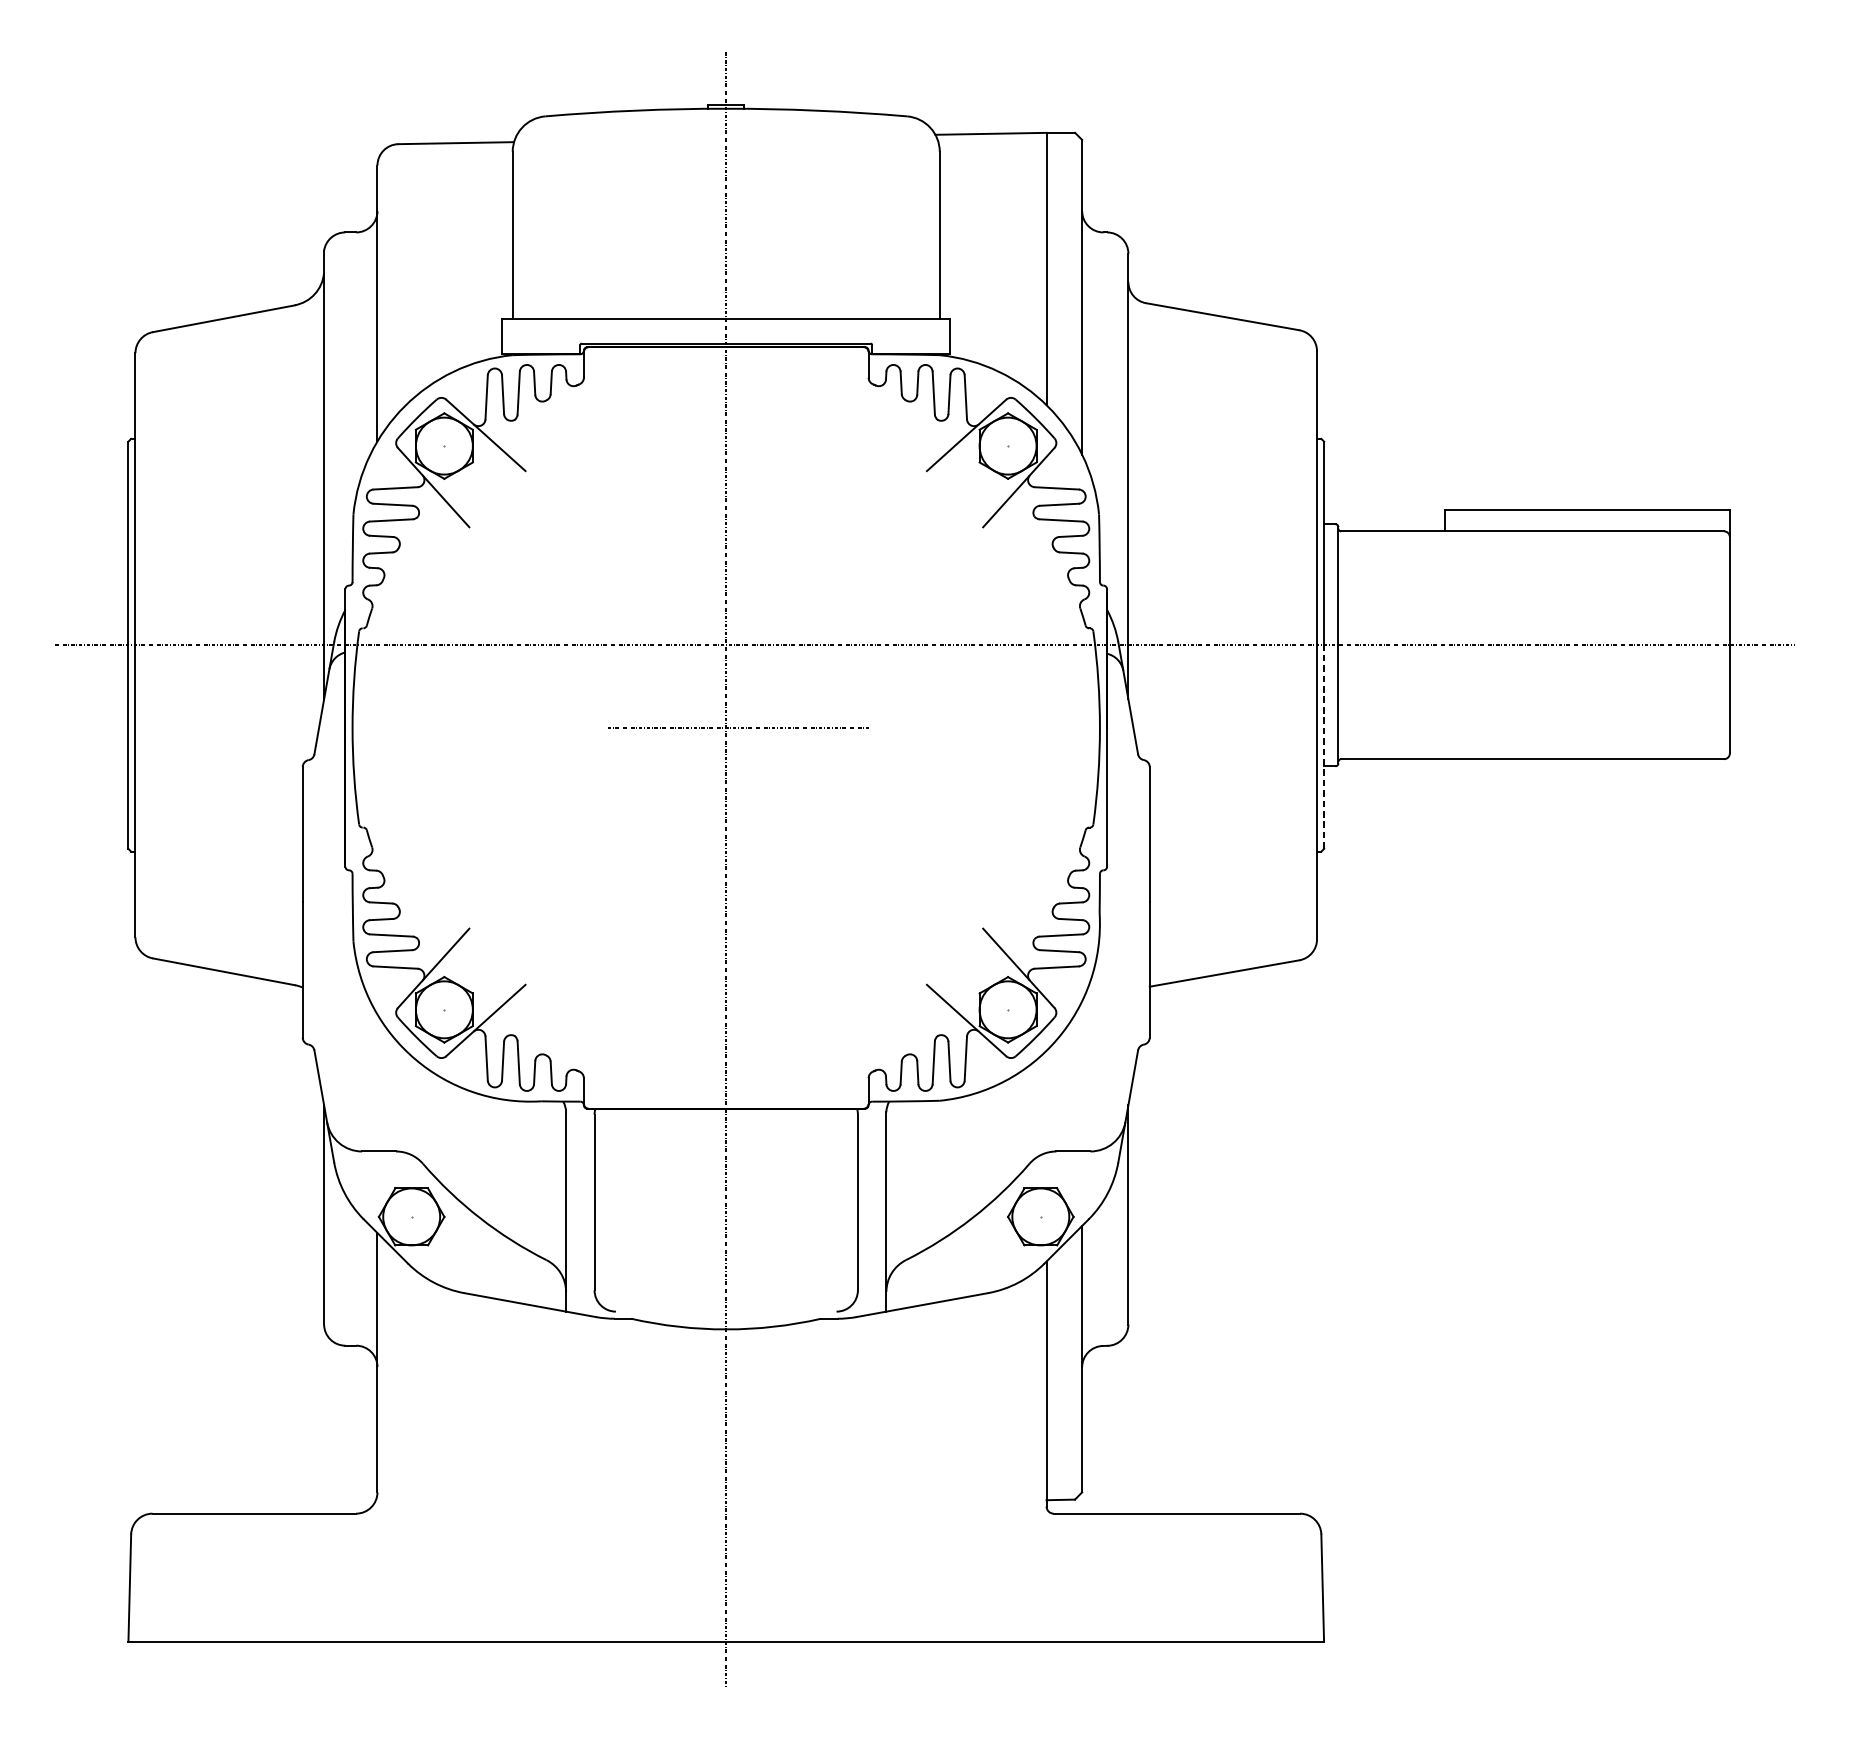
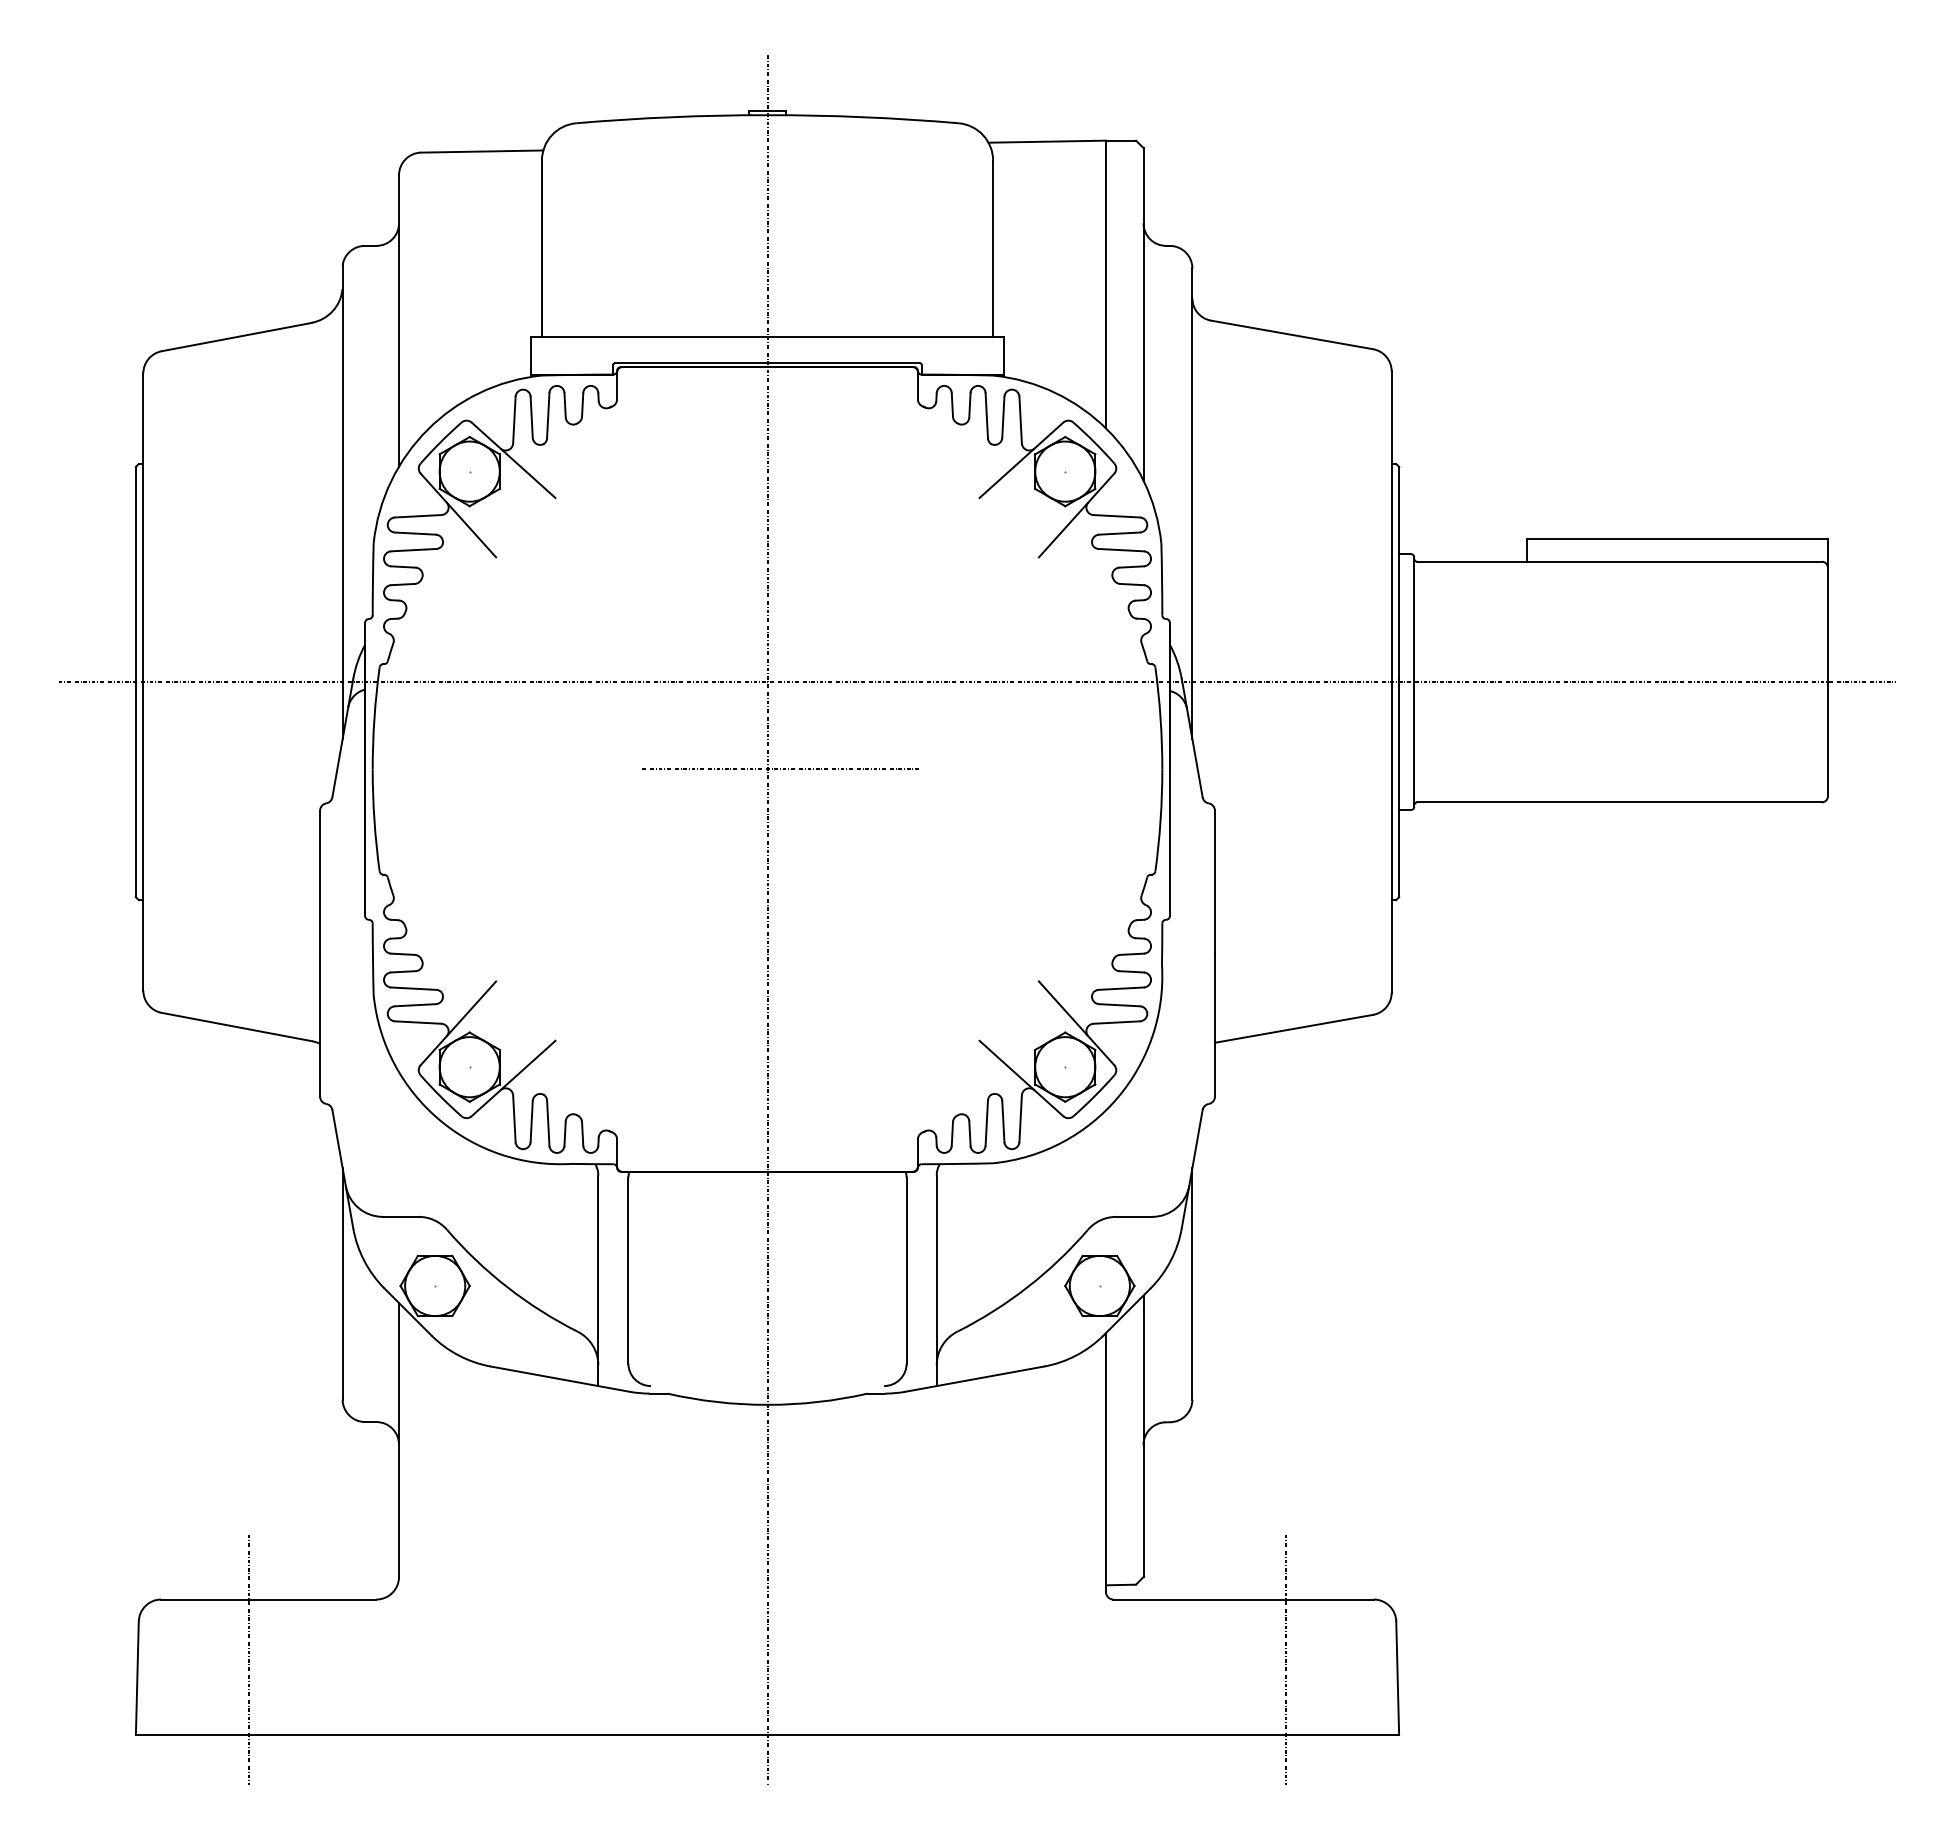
line: (1324, 745) -> (1399, 787), dashed -> solid
line: (235, 1570) -> (248, 1659), added
line: (1217, 1570) -> (1286, 1659), added

